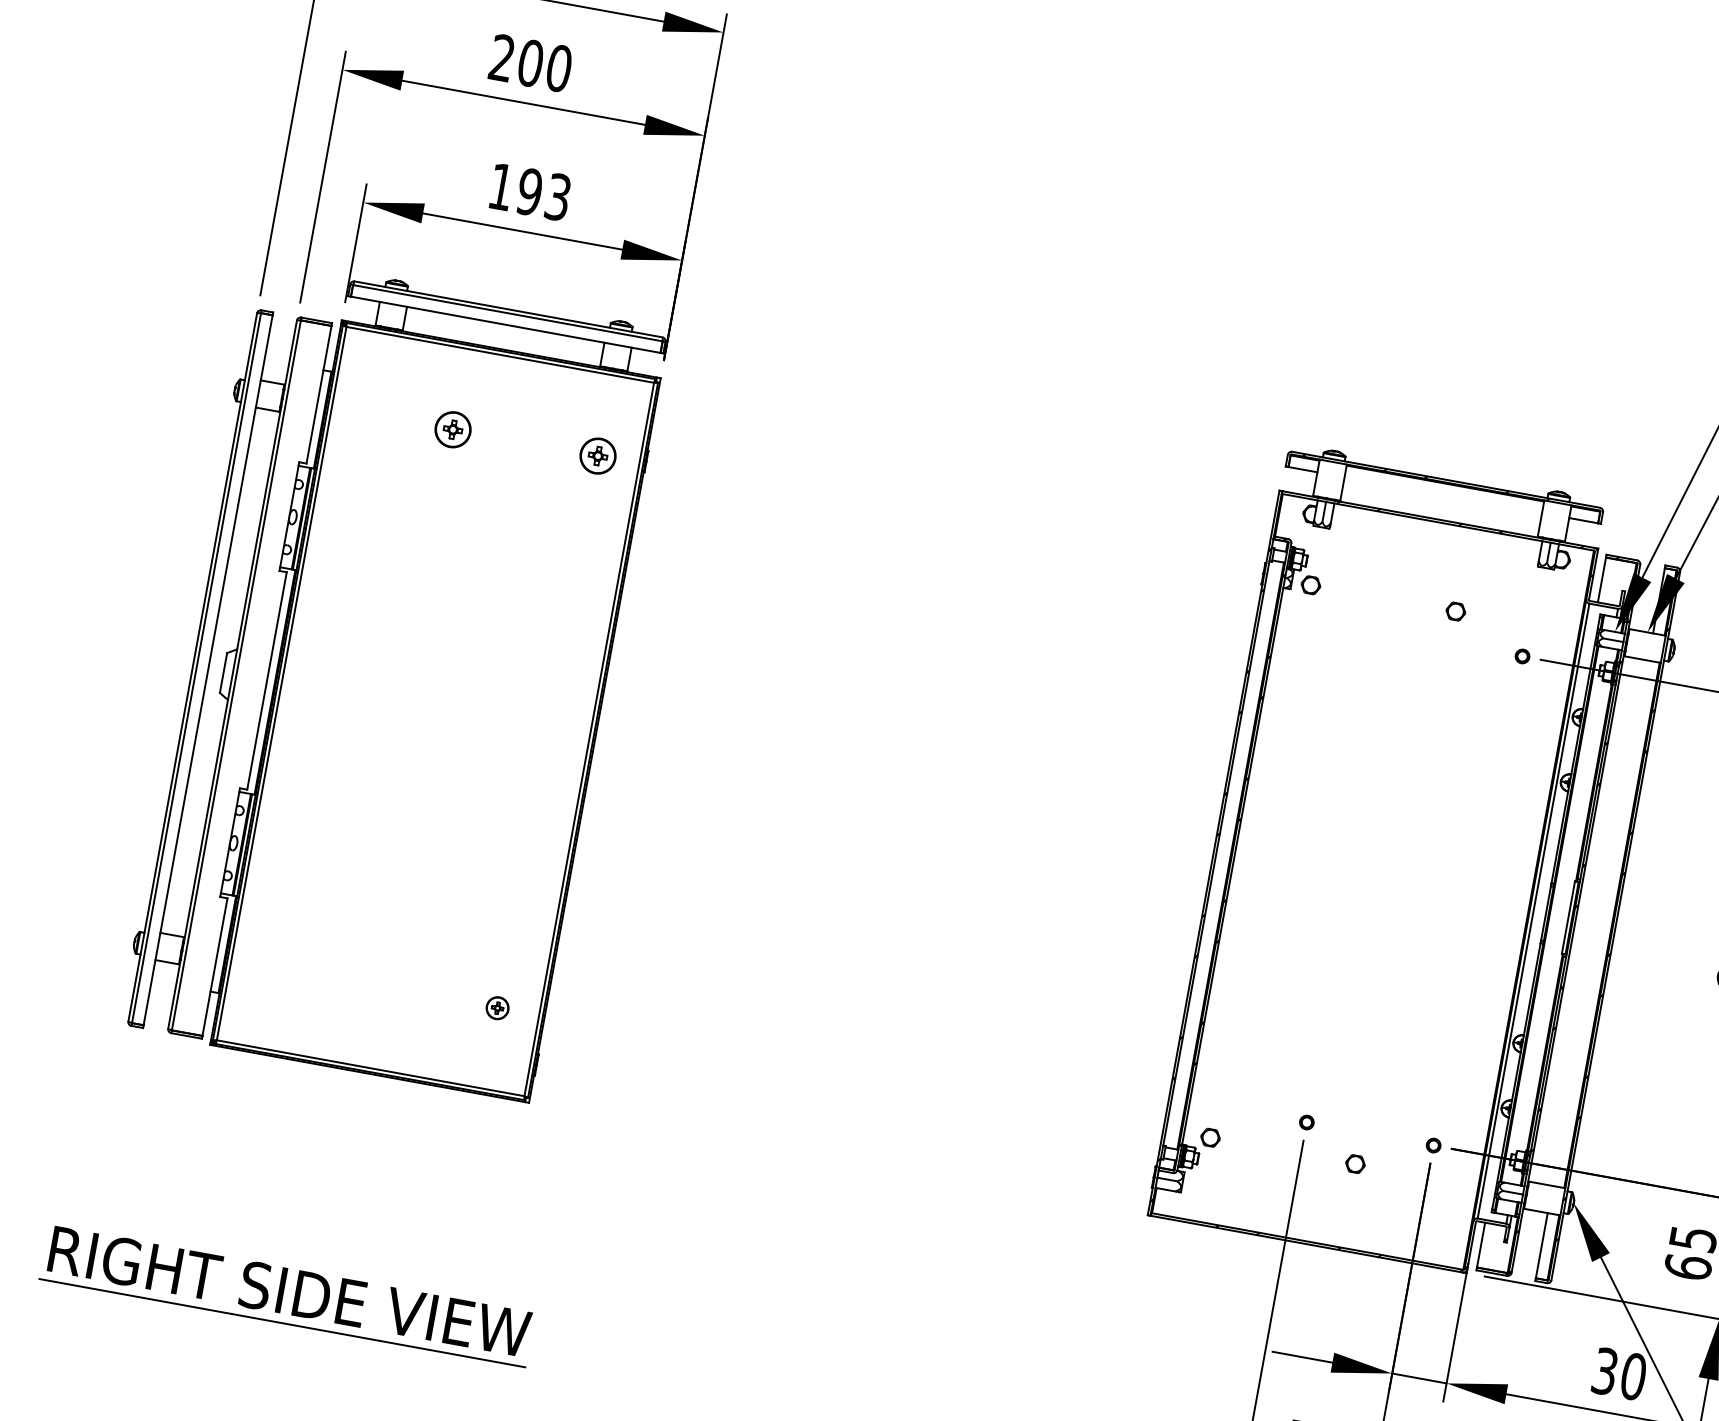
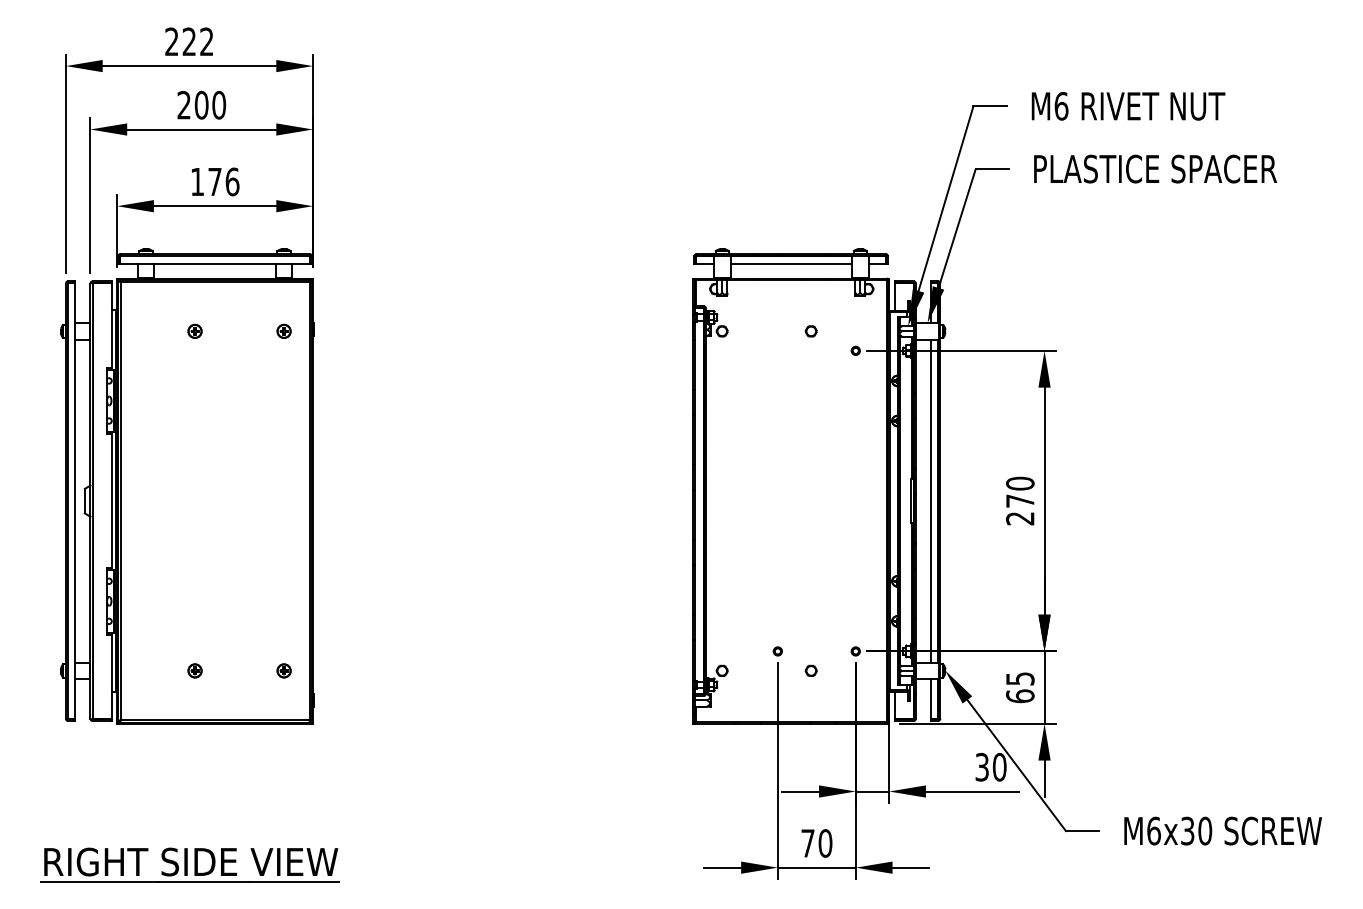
text: (543, 193) -> (223, 181), 193 -> 176
part: (452, 427) -> (194, 330), size x0.62
part: (597, 454) -> (283, 330), size x0.62
line: (1442, 494) -> (790, 263), added
line: (1599, 922) -> (930, 500), added
part: (351, 981) -> (194, 670), added

